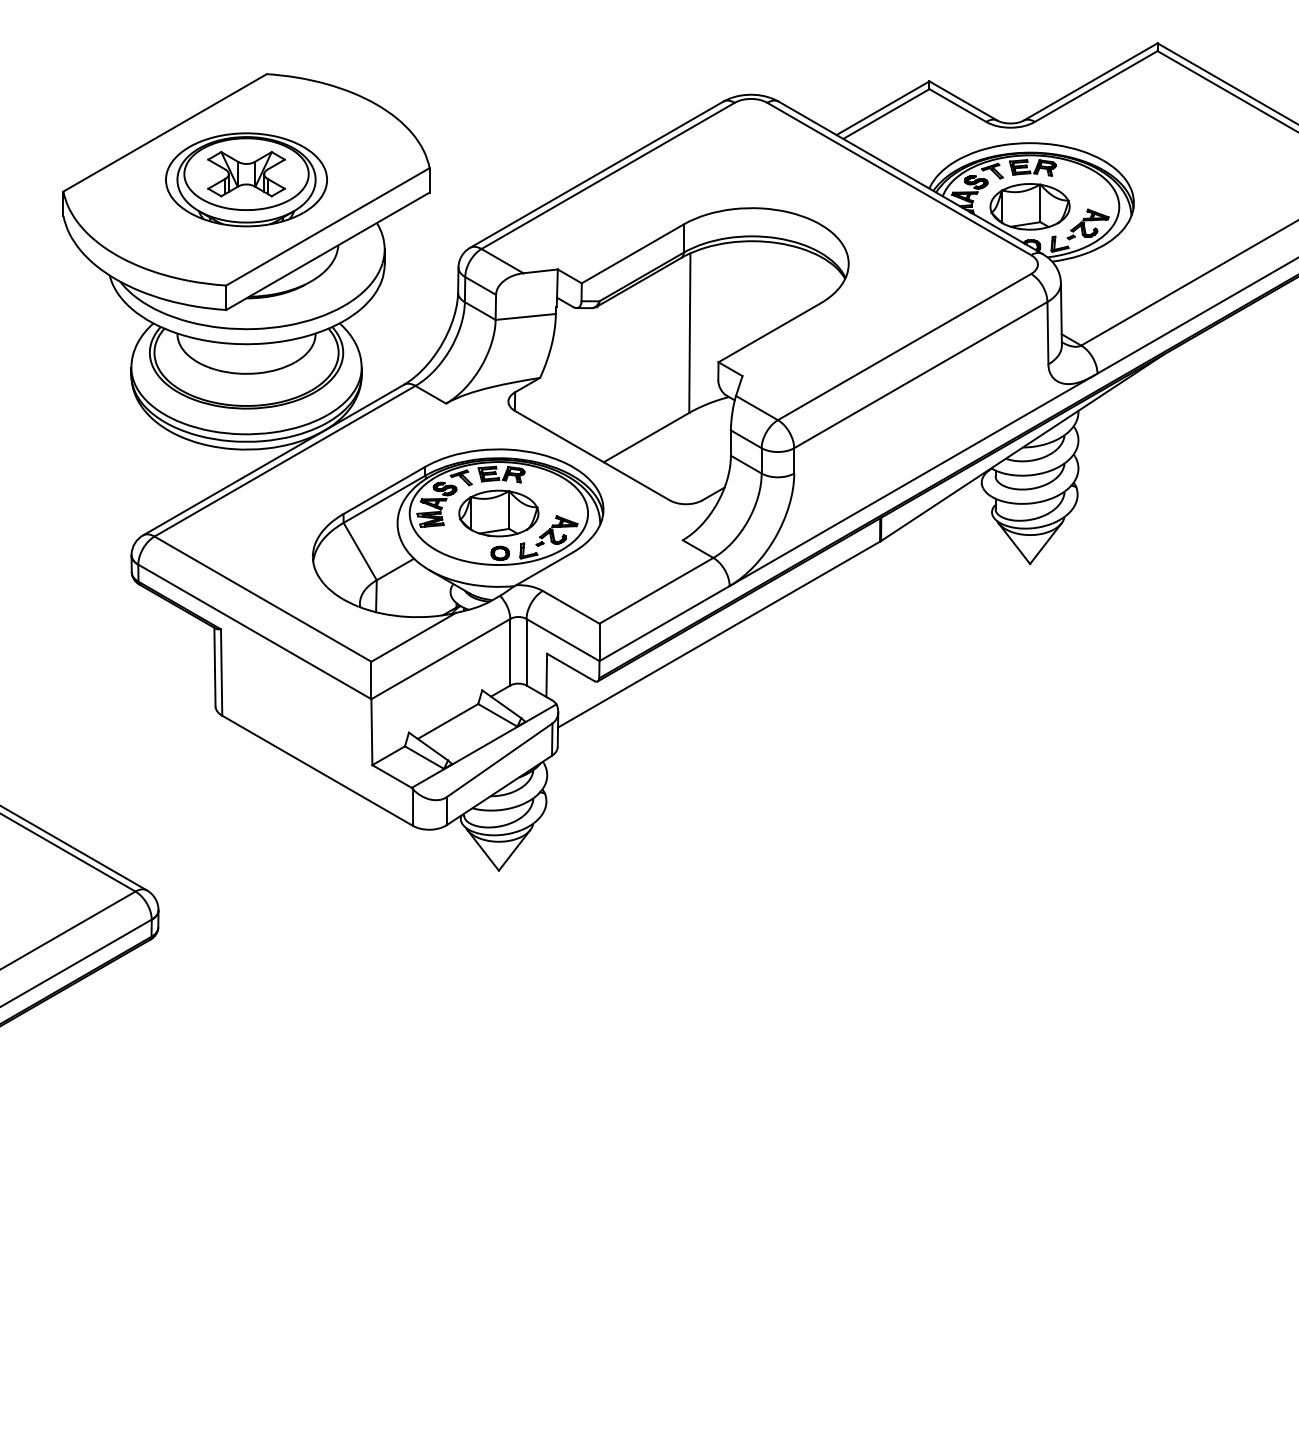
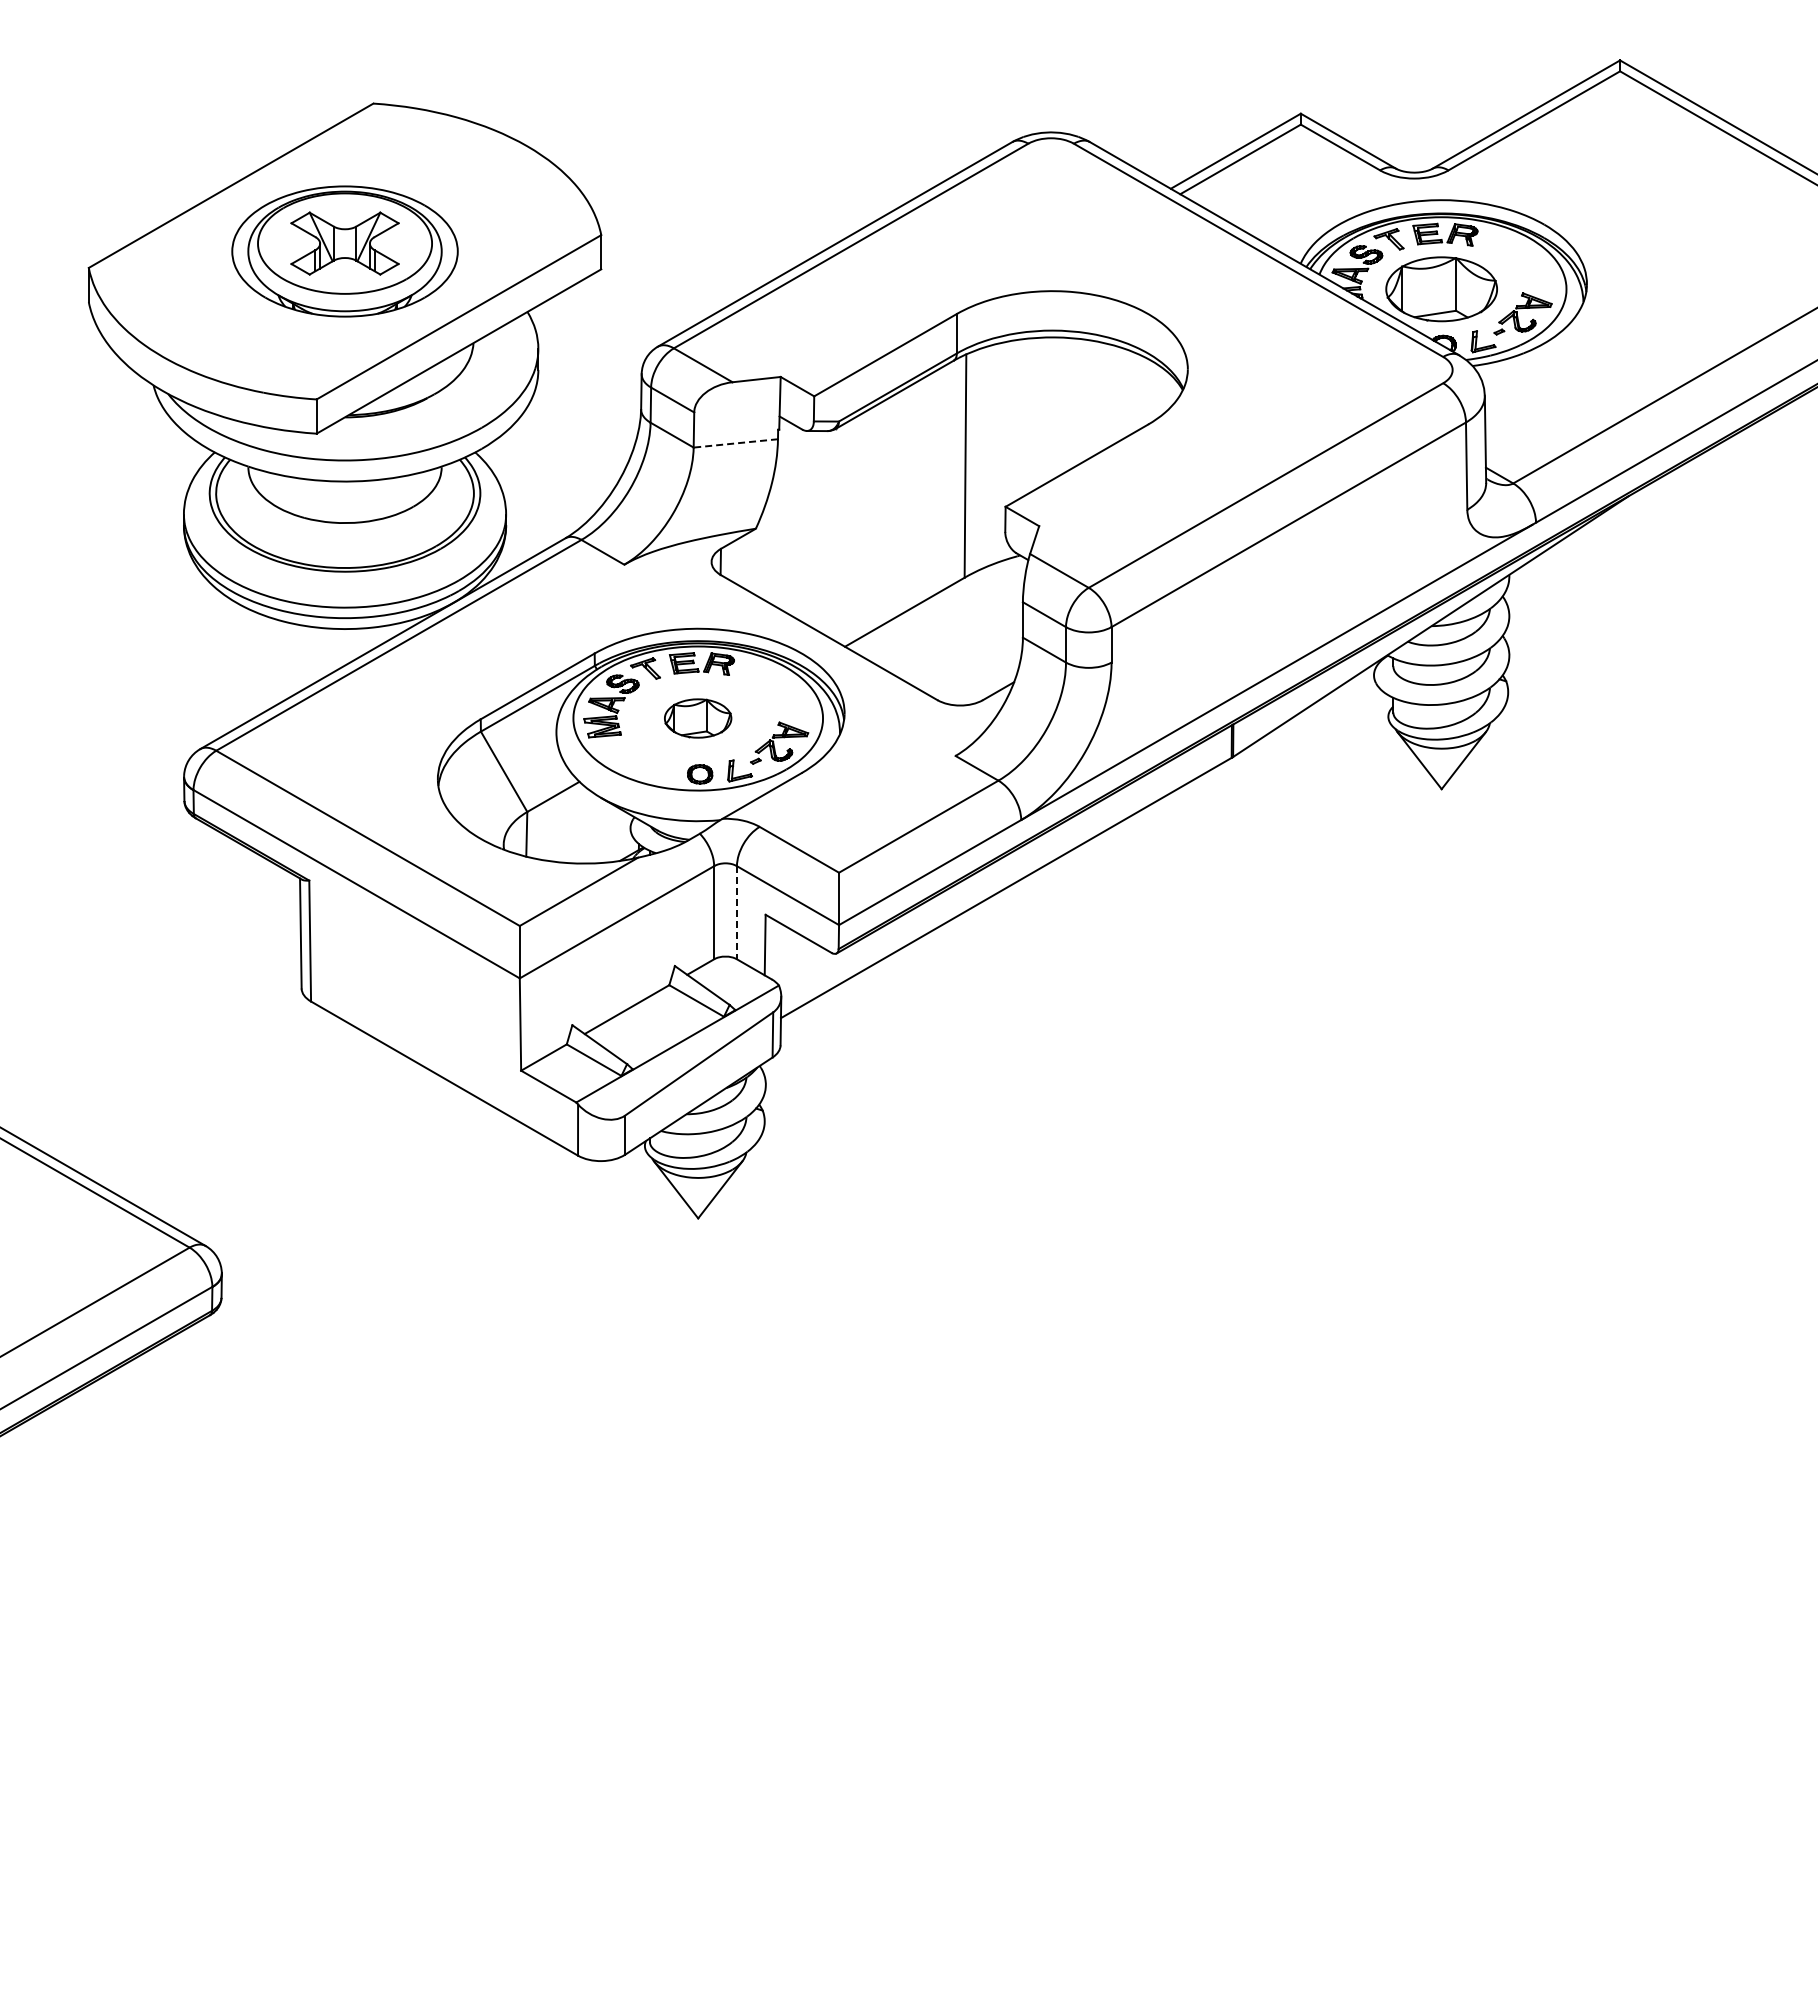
line: (525, 317) -> (735, 443), solid -> dashed
part: (498, 513) -> (697, 718), size x0.6
line: (526, 652) -> (736, 912), solid -> dashed

